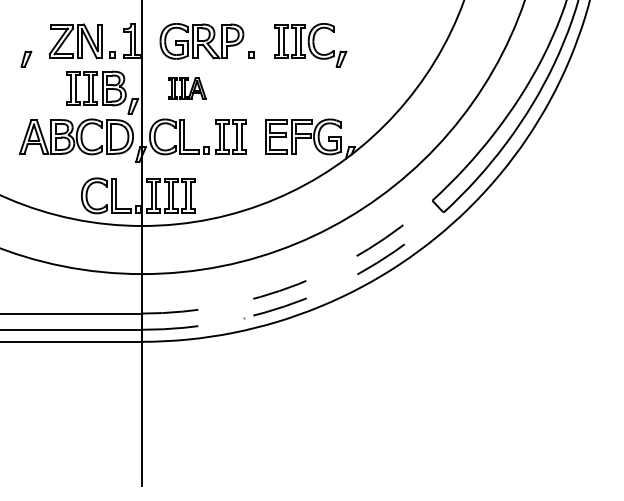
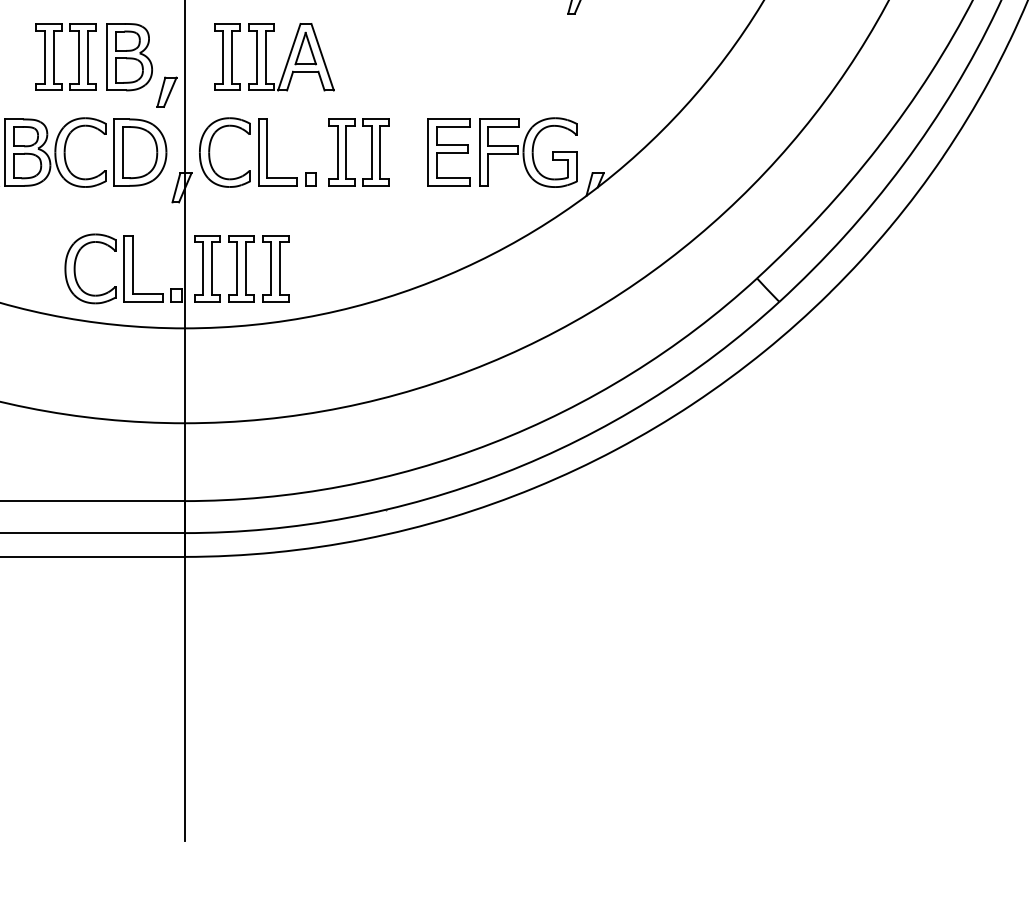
part: (187, 88) -> (273, 57), size x1.67
arc: (297, 284) -> (490, 443), dashed -> solid
arc: (304, 299) -> (504, 473), dashed -> solid

